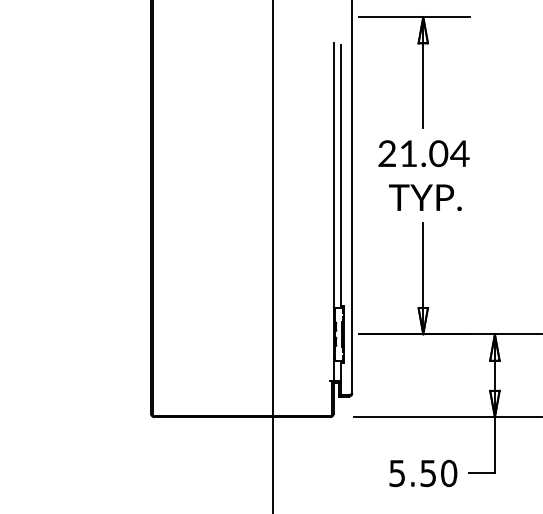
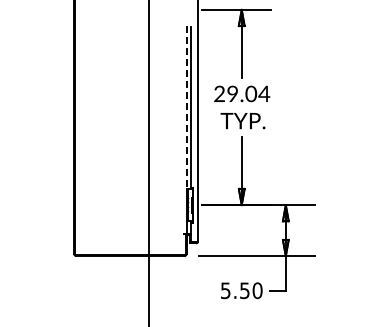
text: (408, 152) -> (232, 93), 21.04 -> 29.04
line: (333, 177) -> (186, 108), solid -> dashed

